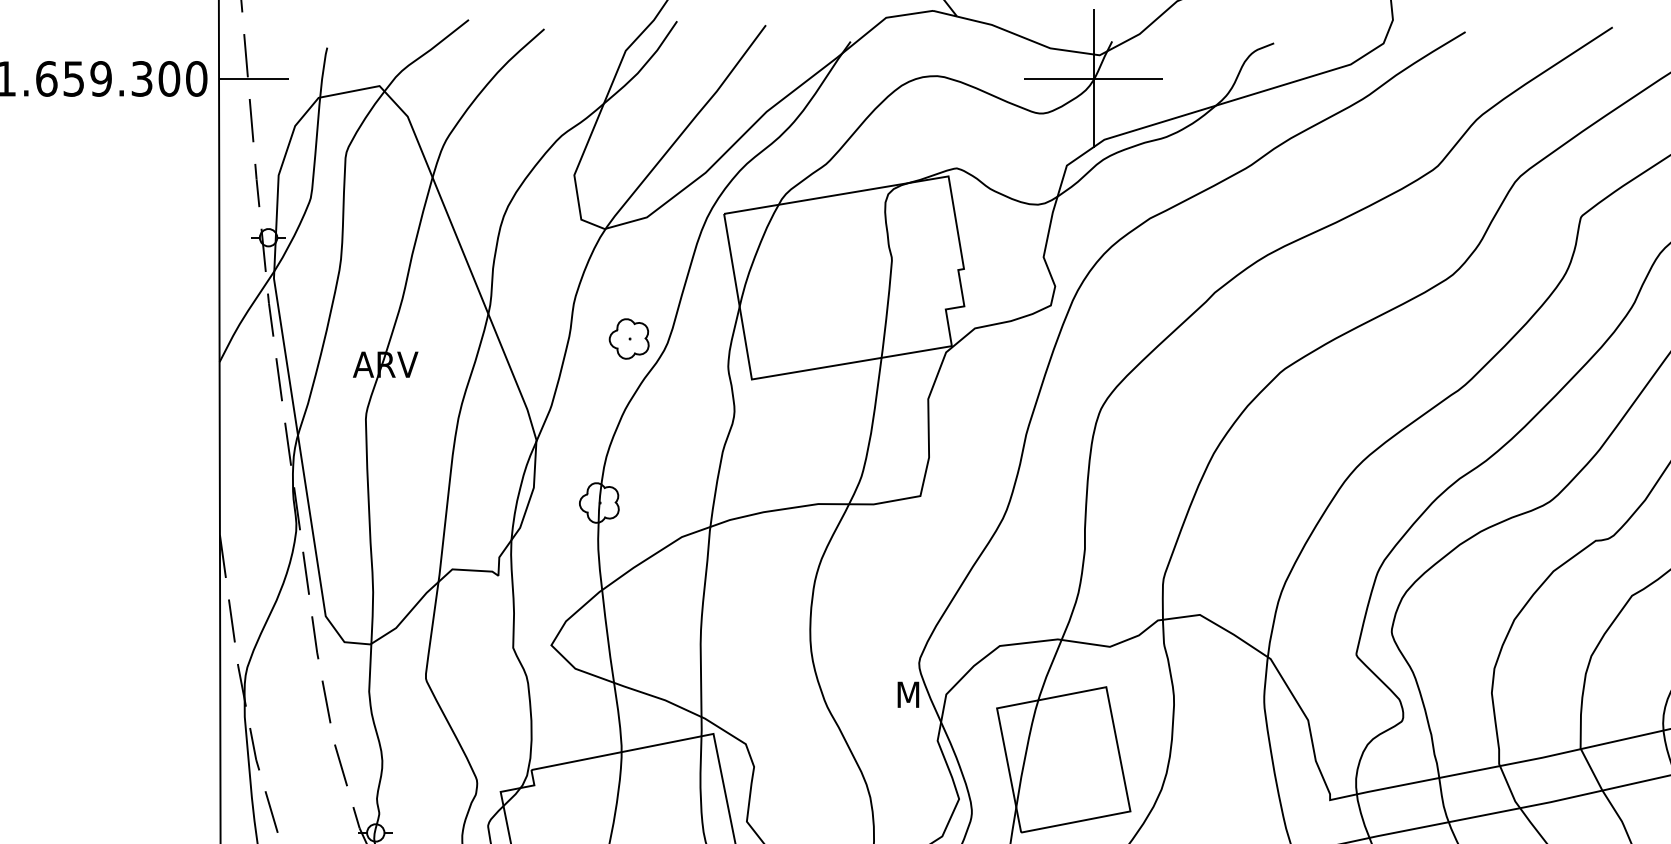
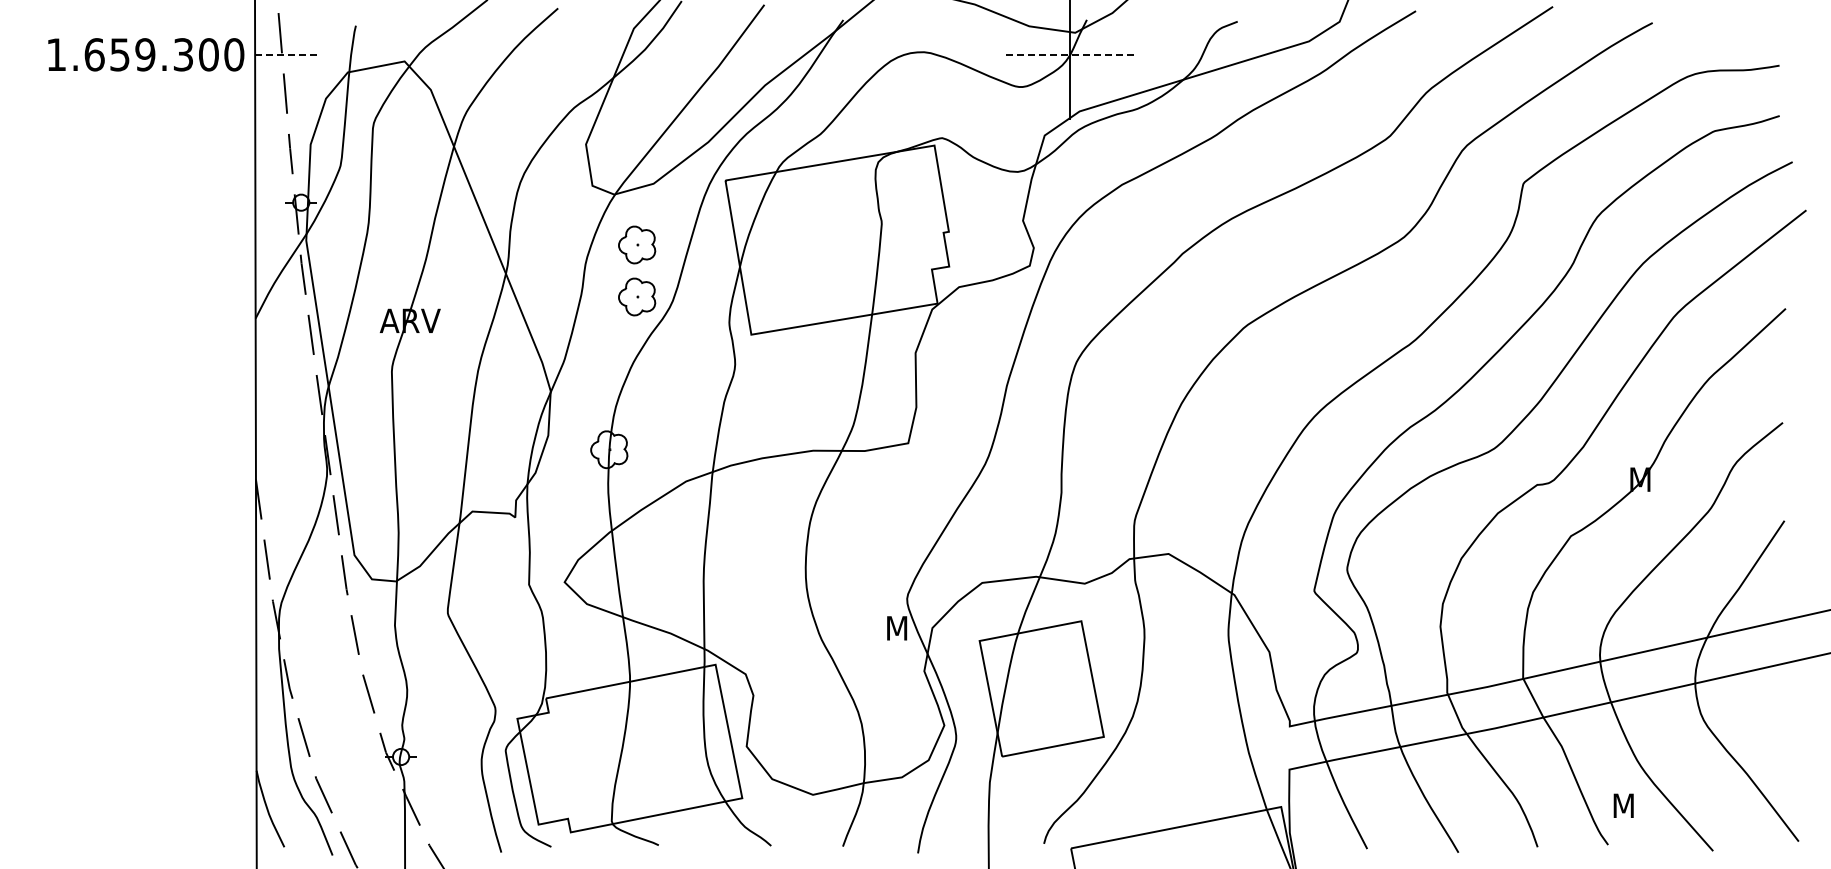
line: (254, 78) -> (288, 54), solid -> dashed
line: (1093, 78) -> (1069, 54), solid -> dashed
part: (629, 282) -> (637, 244), added

